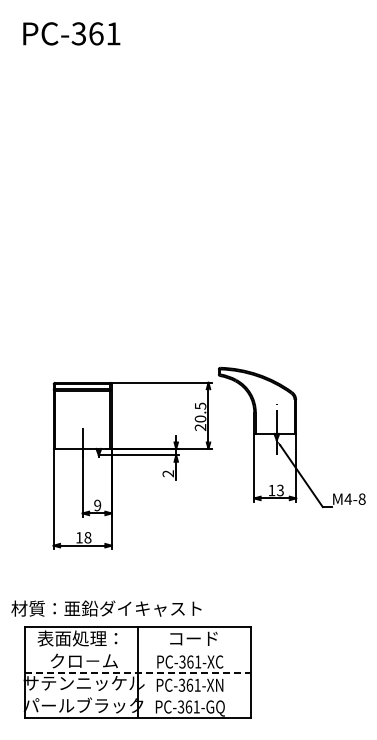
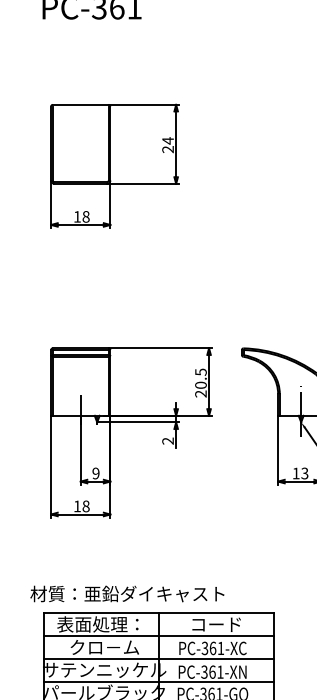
part: (93, 189) -> (114, 166), added
part: (132, 455) -> (131, 422), moved
line: (137, 650) -> (159, 636), added
line: (137, 672) -> (159, 659), dashed -> solid
line: (137, 695) -> (159, 682), added

